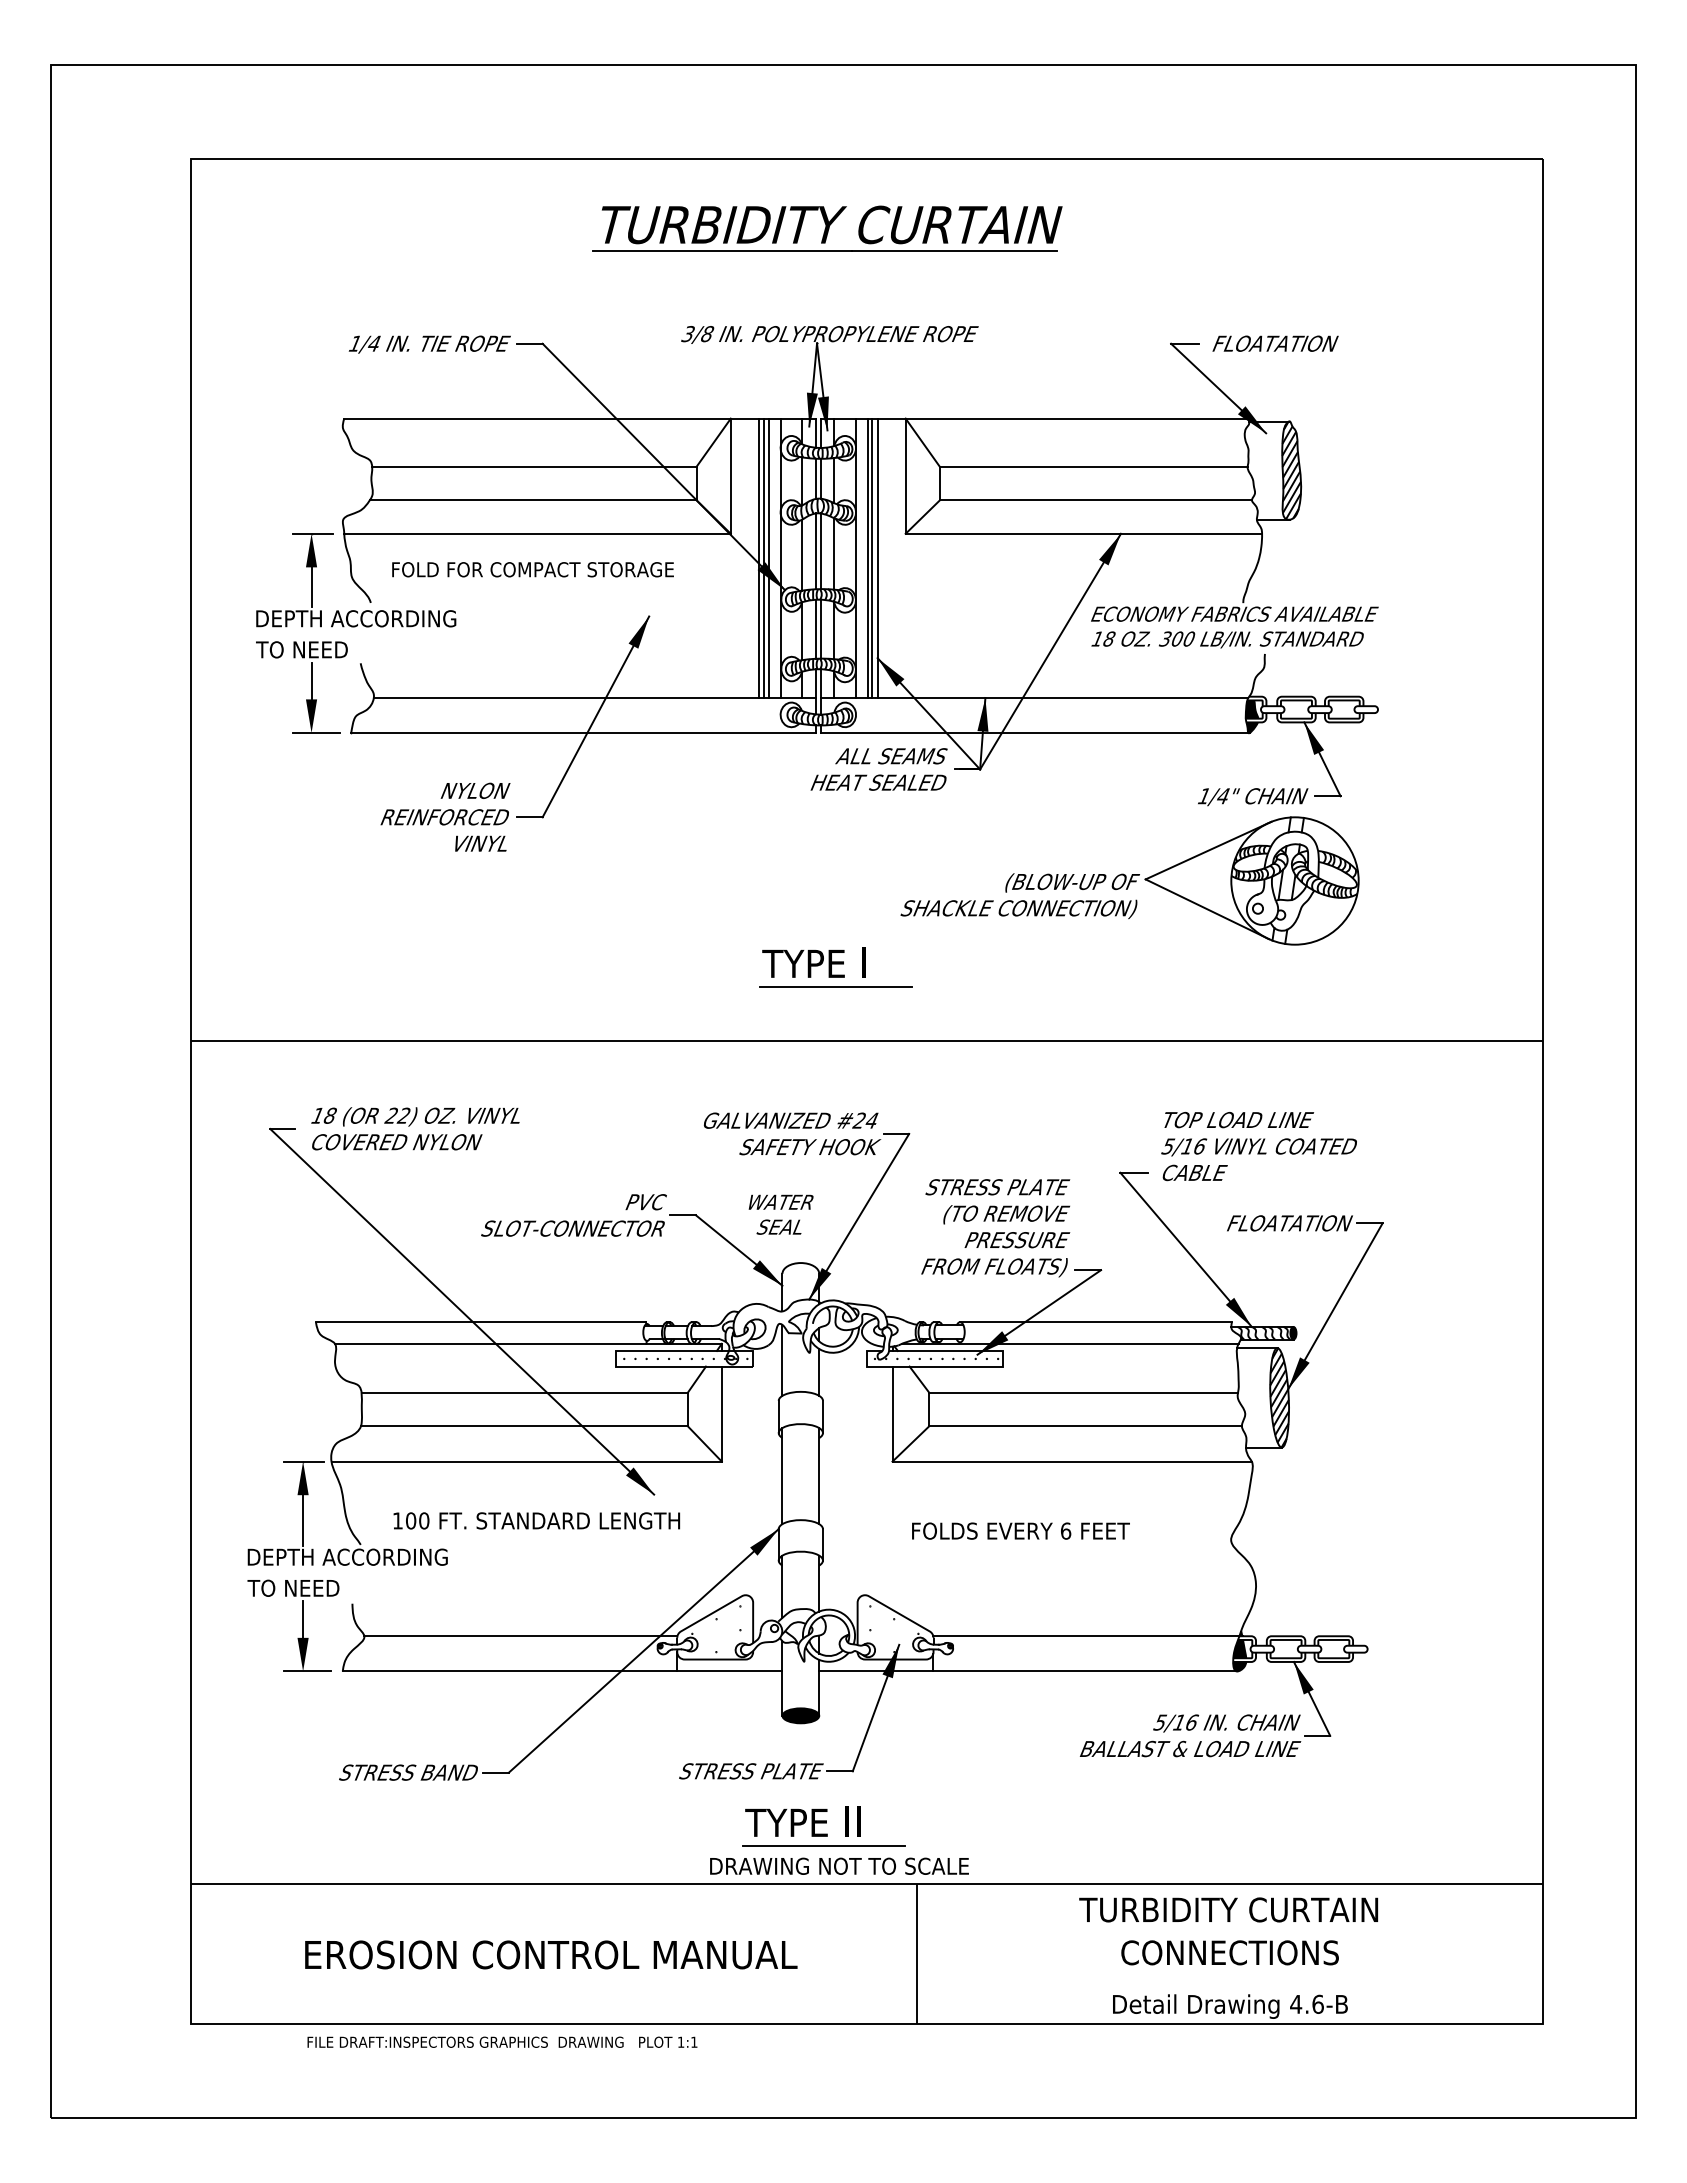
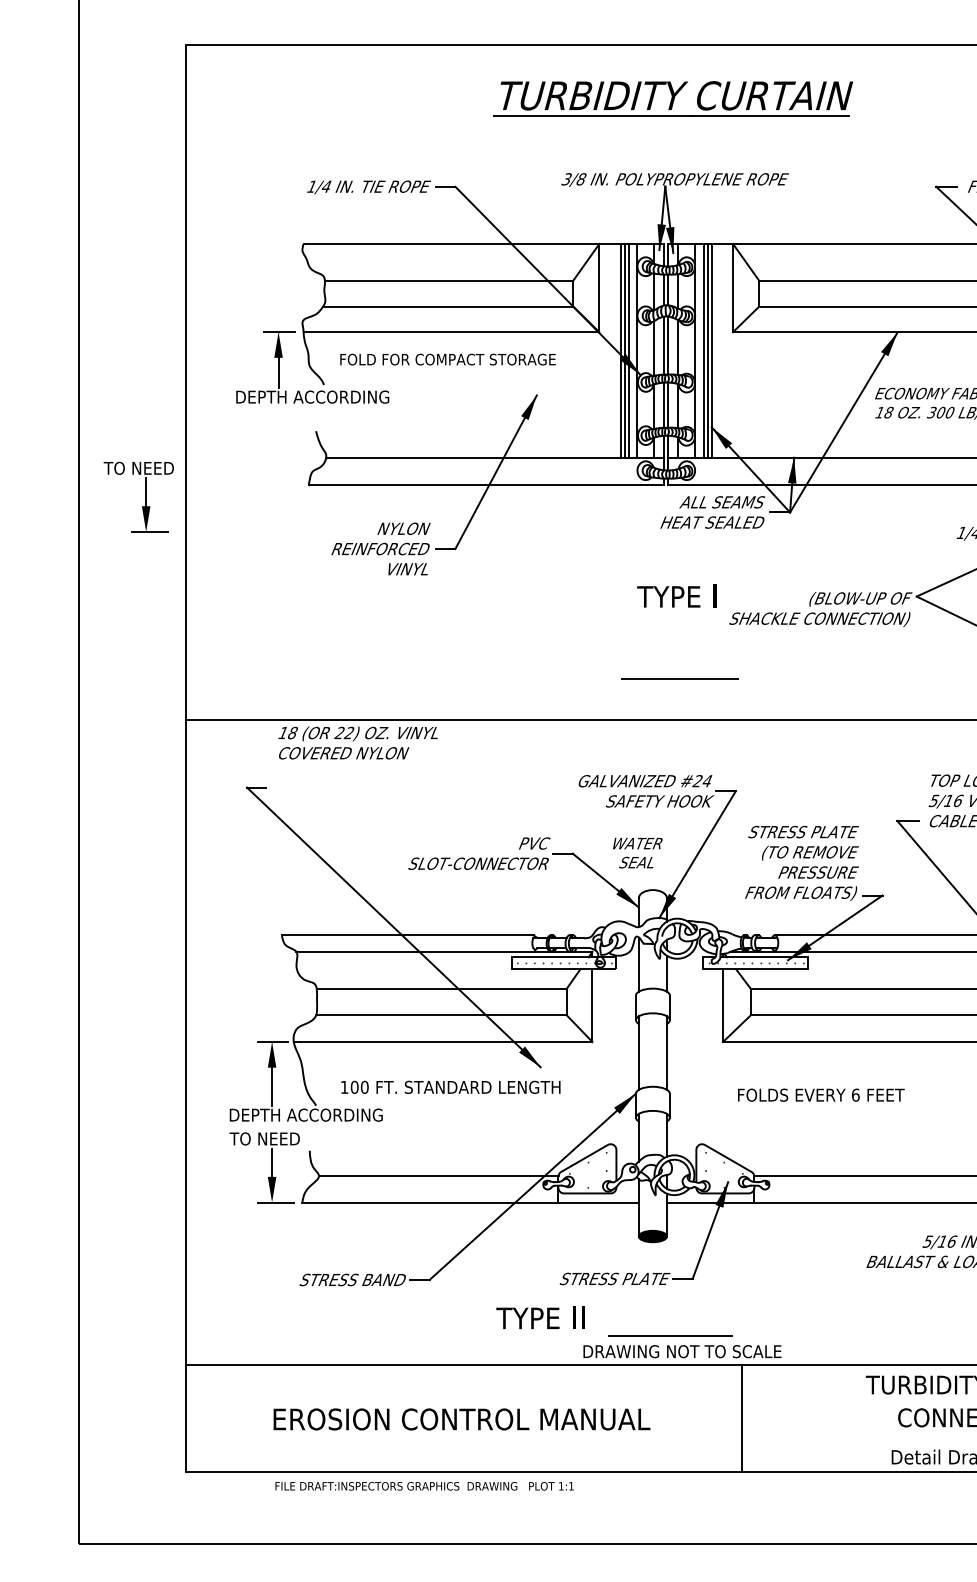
part: (311, 687) -> (146, 497), moved
text: (813, 962) -> (676, 595), moved
text: (415, 1128) -> (358, 742), moved
text: (802, 1821) -> (540, 1317), moved

